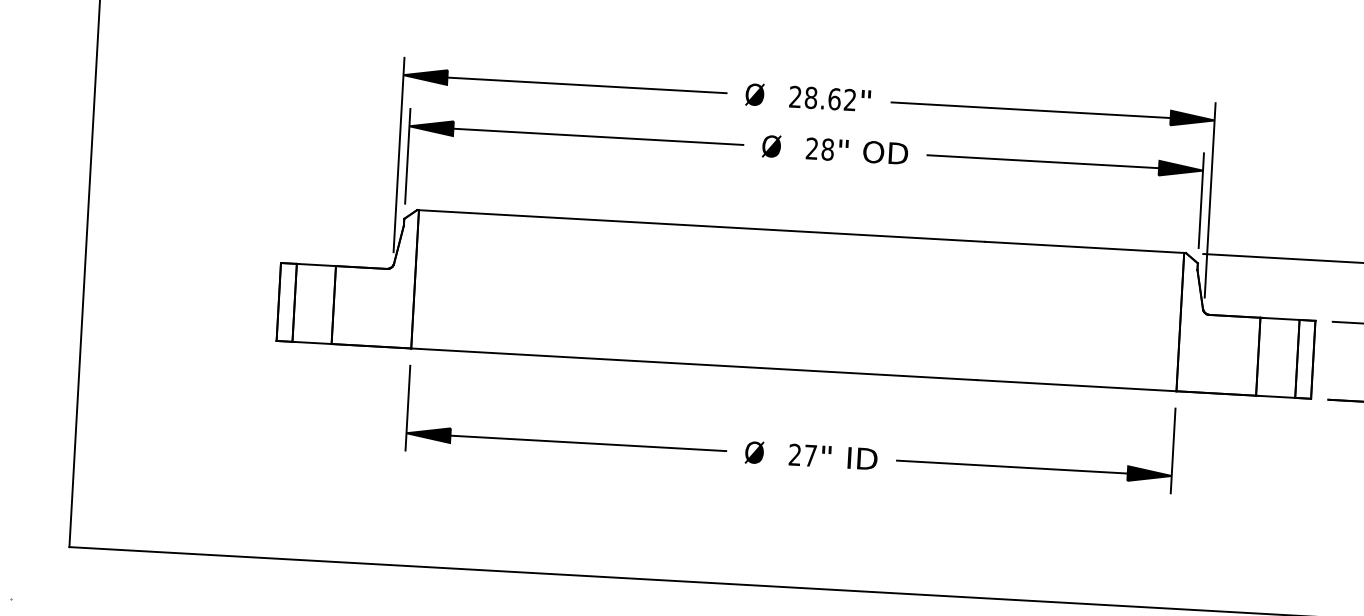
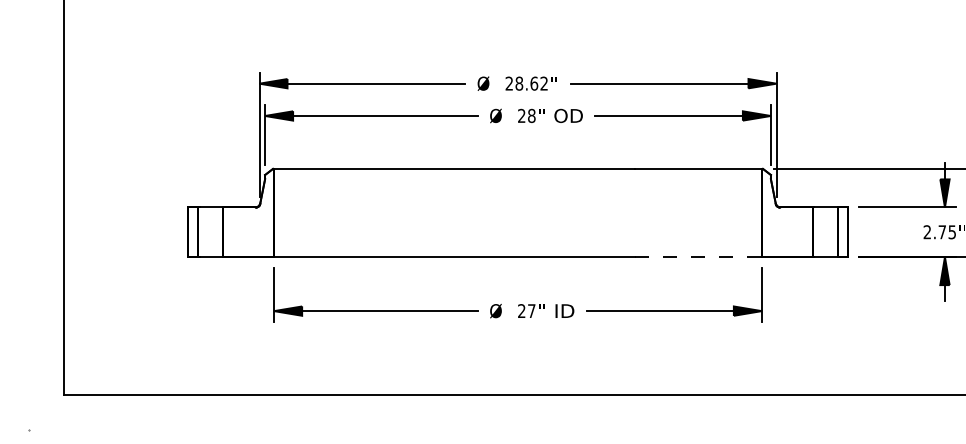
line: (1076, 386) -> (698, 257), solid -> dashed

